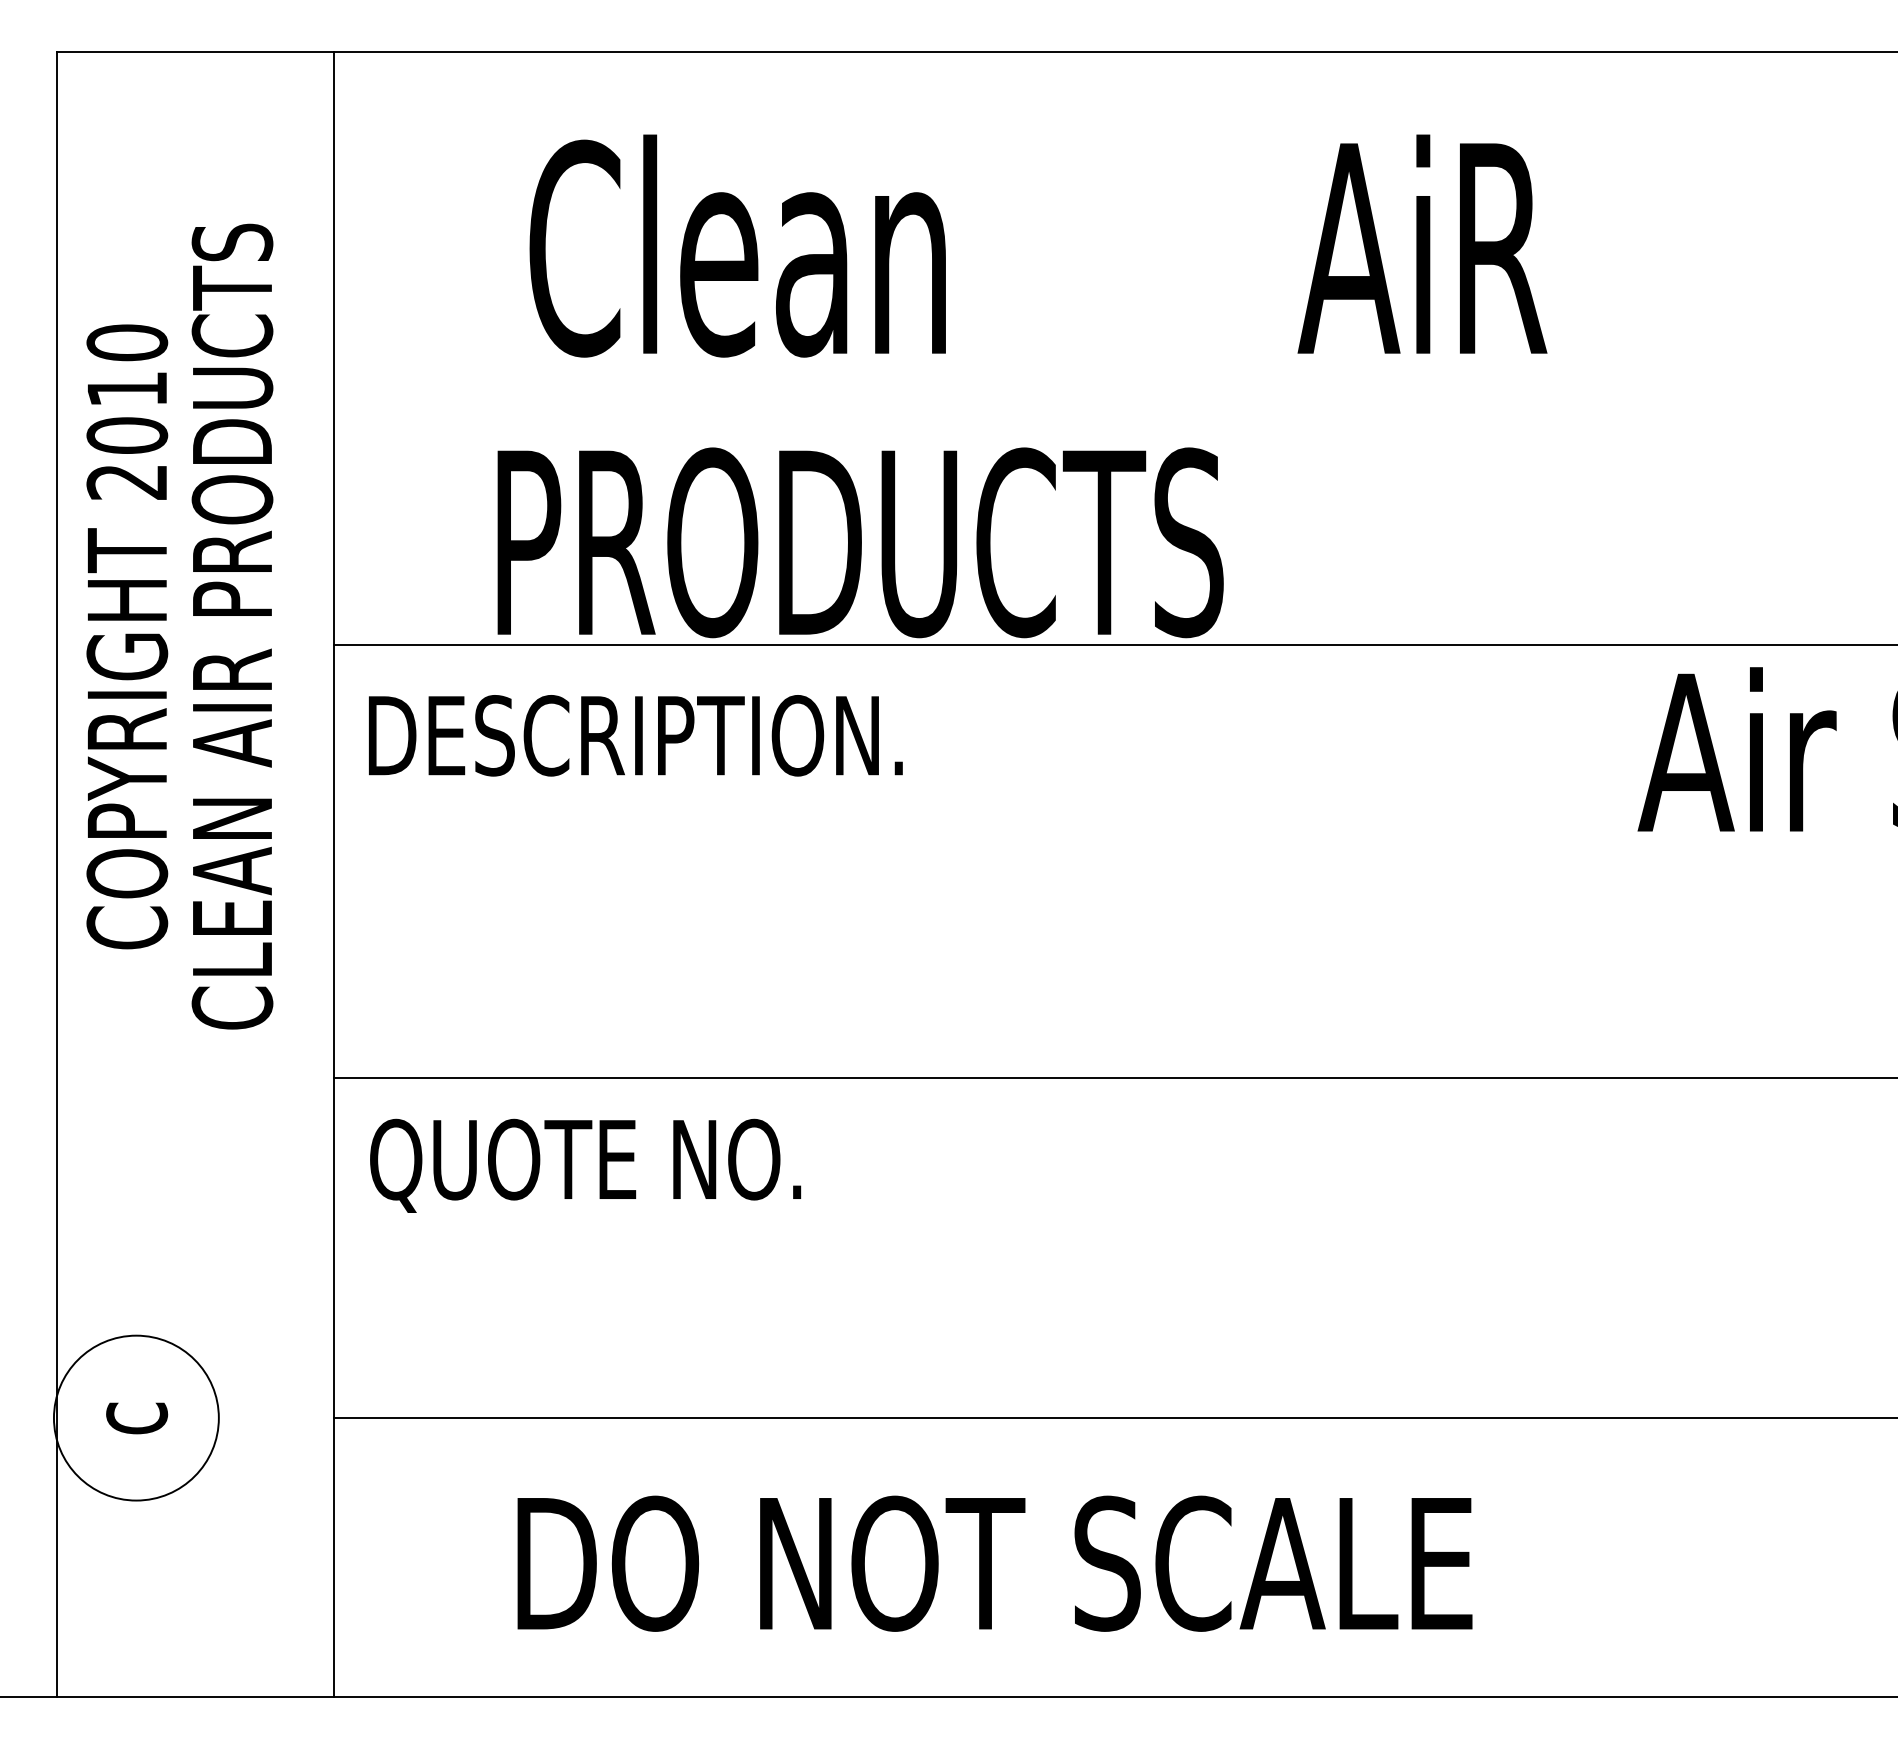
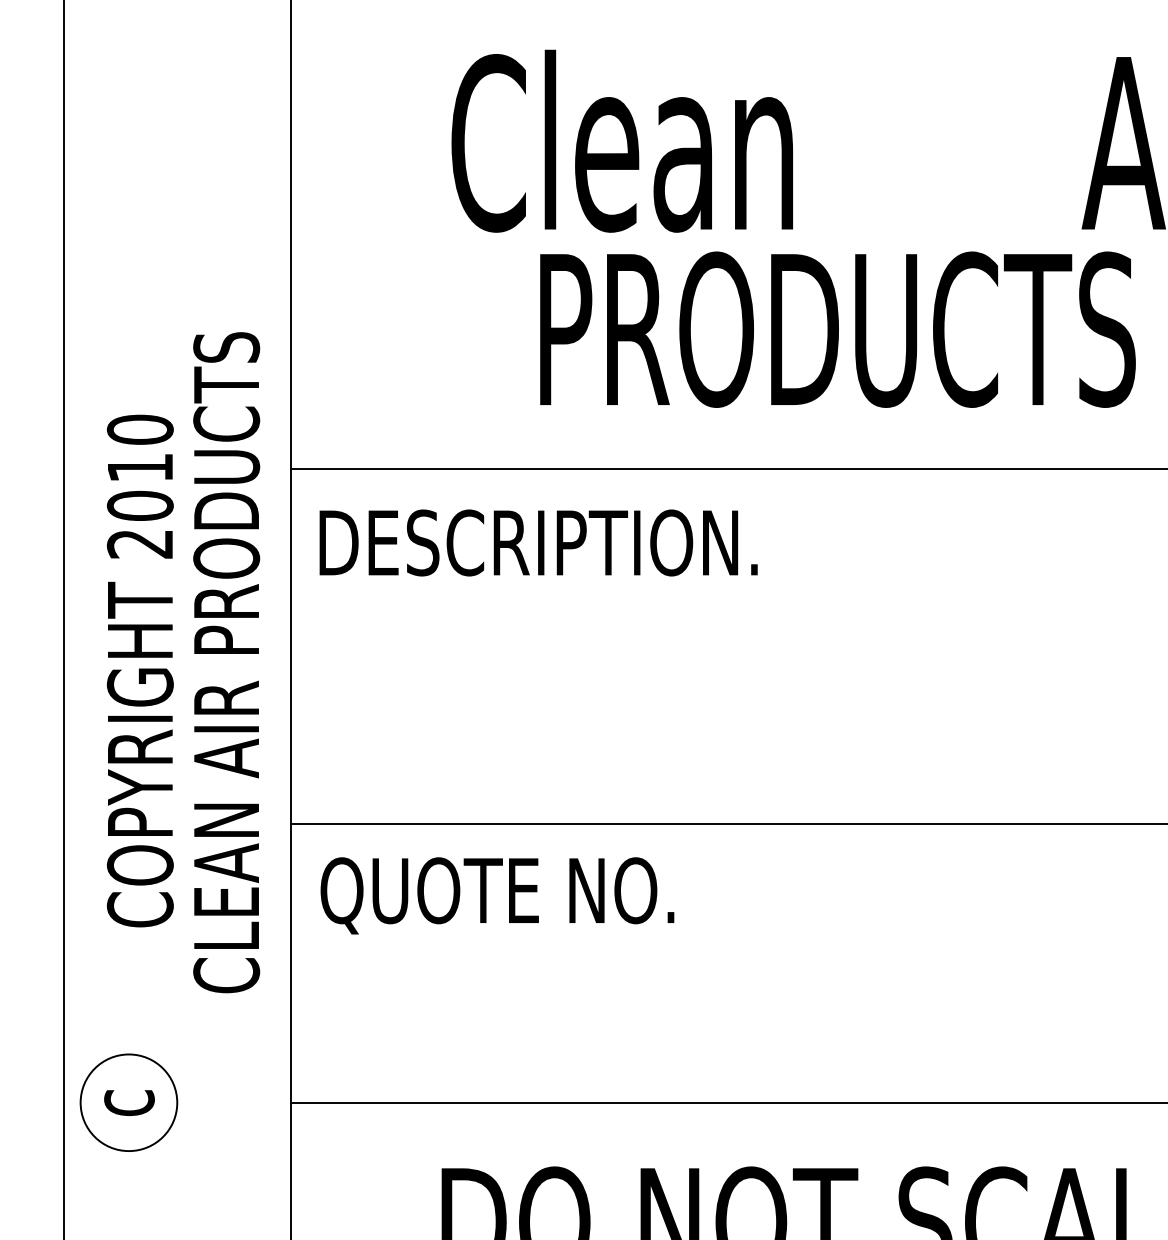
text: (860, 542) -> (837, 329), moved
text: (179, 626) -> (183, 662), moved
circle: (136, 1418) -> (129, 1103), size x0.71

